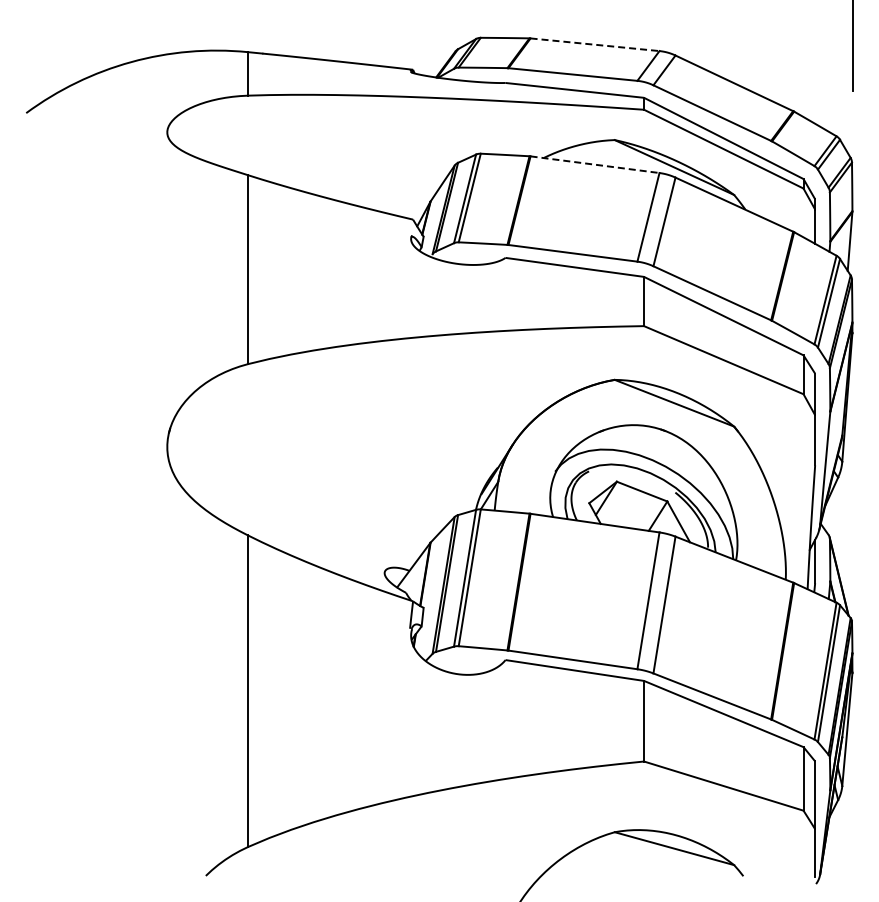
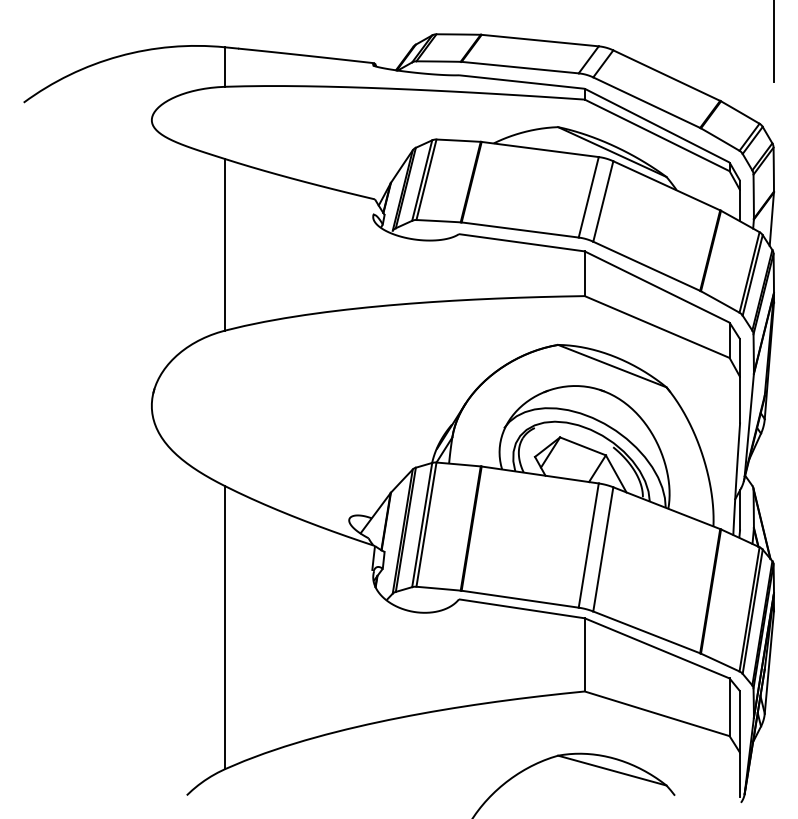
line: (595, 44) -> (540, 40), dashed -> solid
line: (595, 164) -> (540, 149), dashed -> solid

